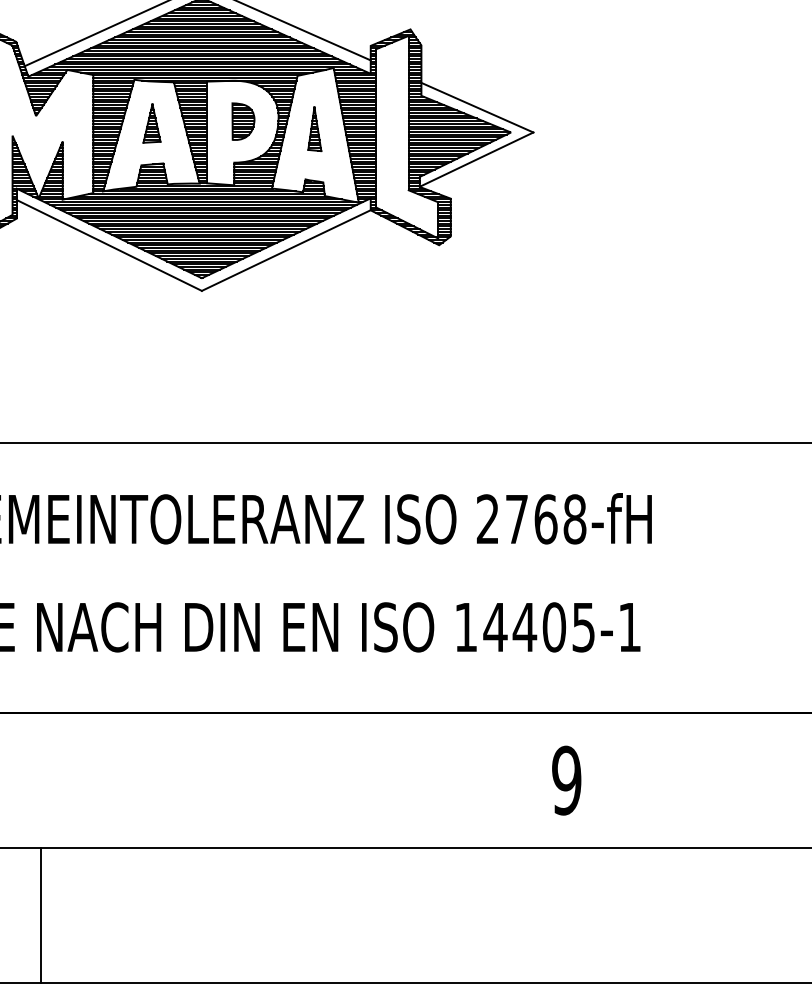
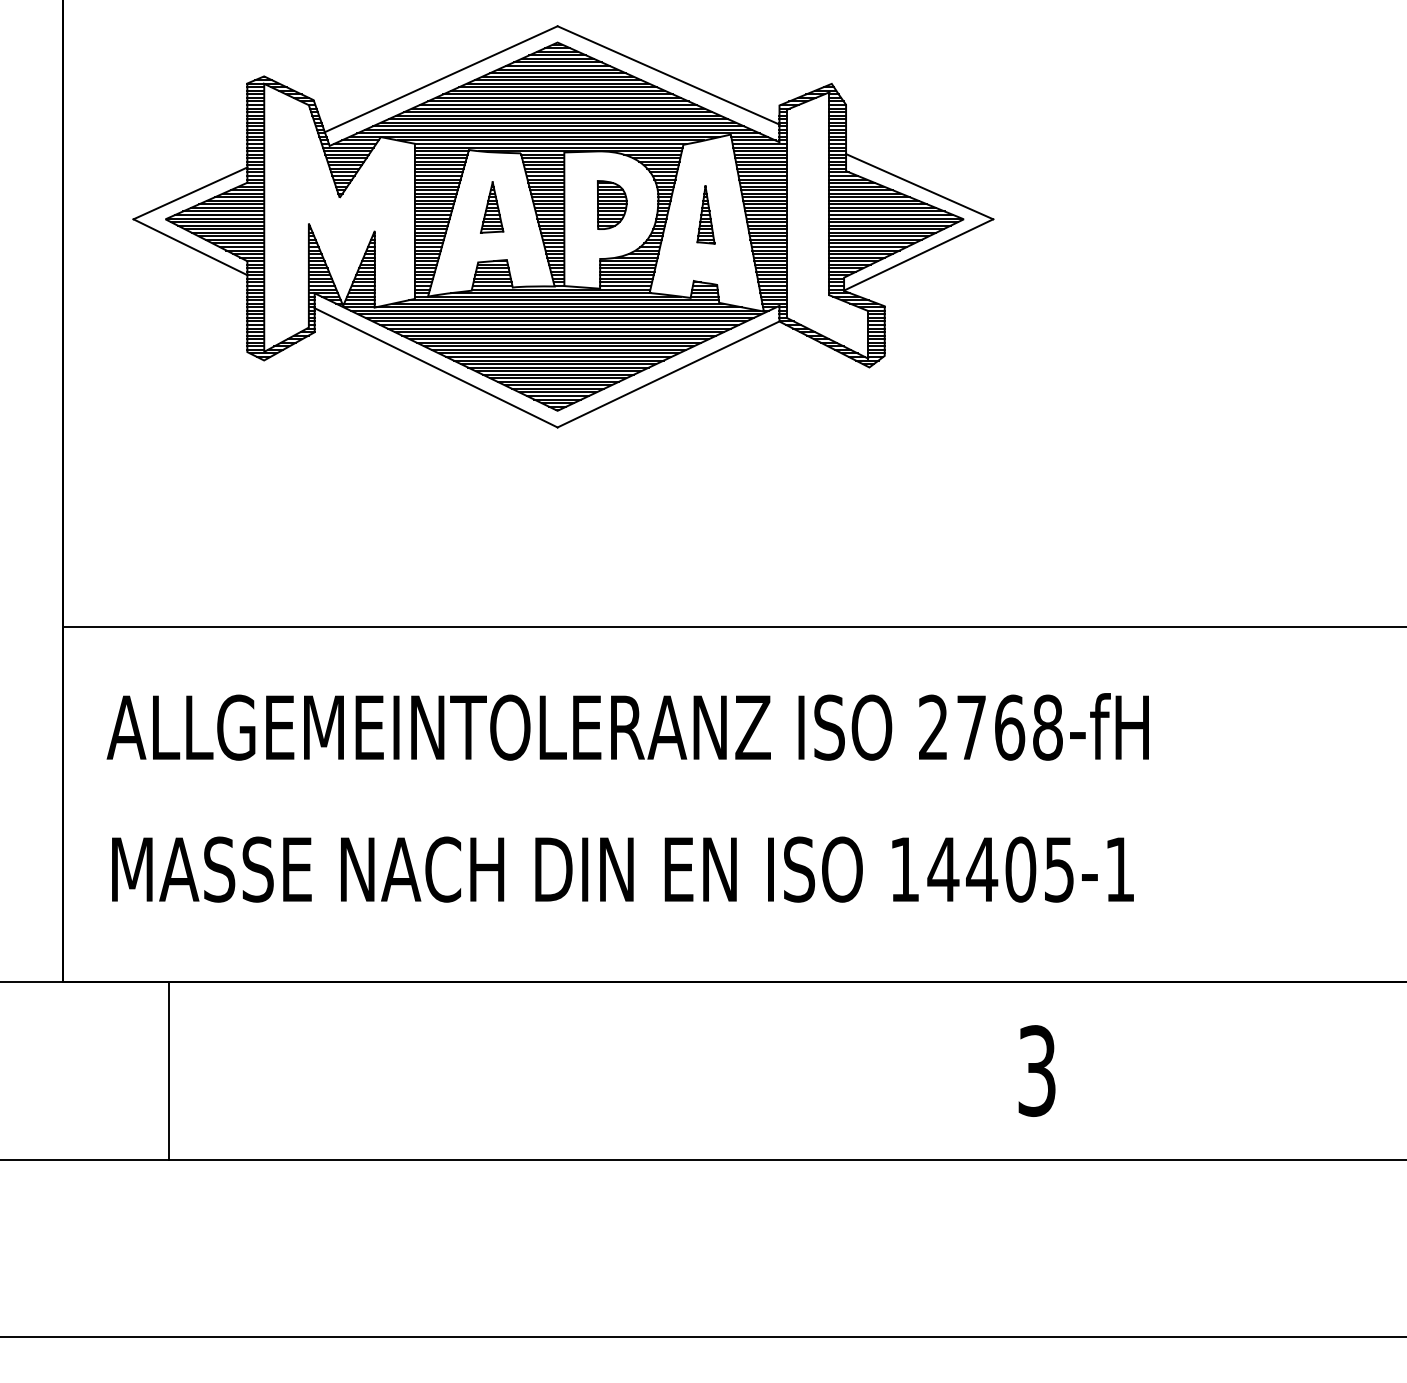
text: (566, 780) -> (1036, 1070), 9 -> 3
line: (41, 915) -> (346, 1248), removed

